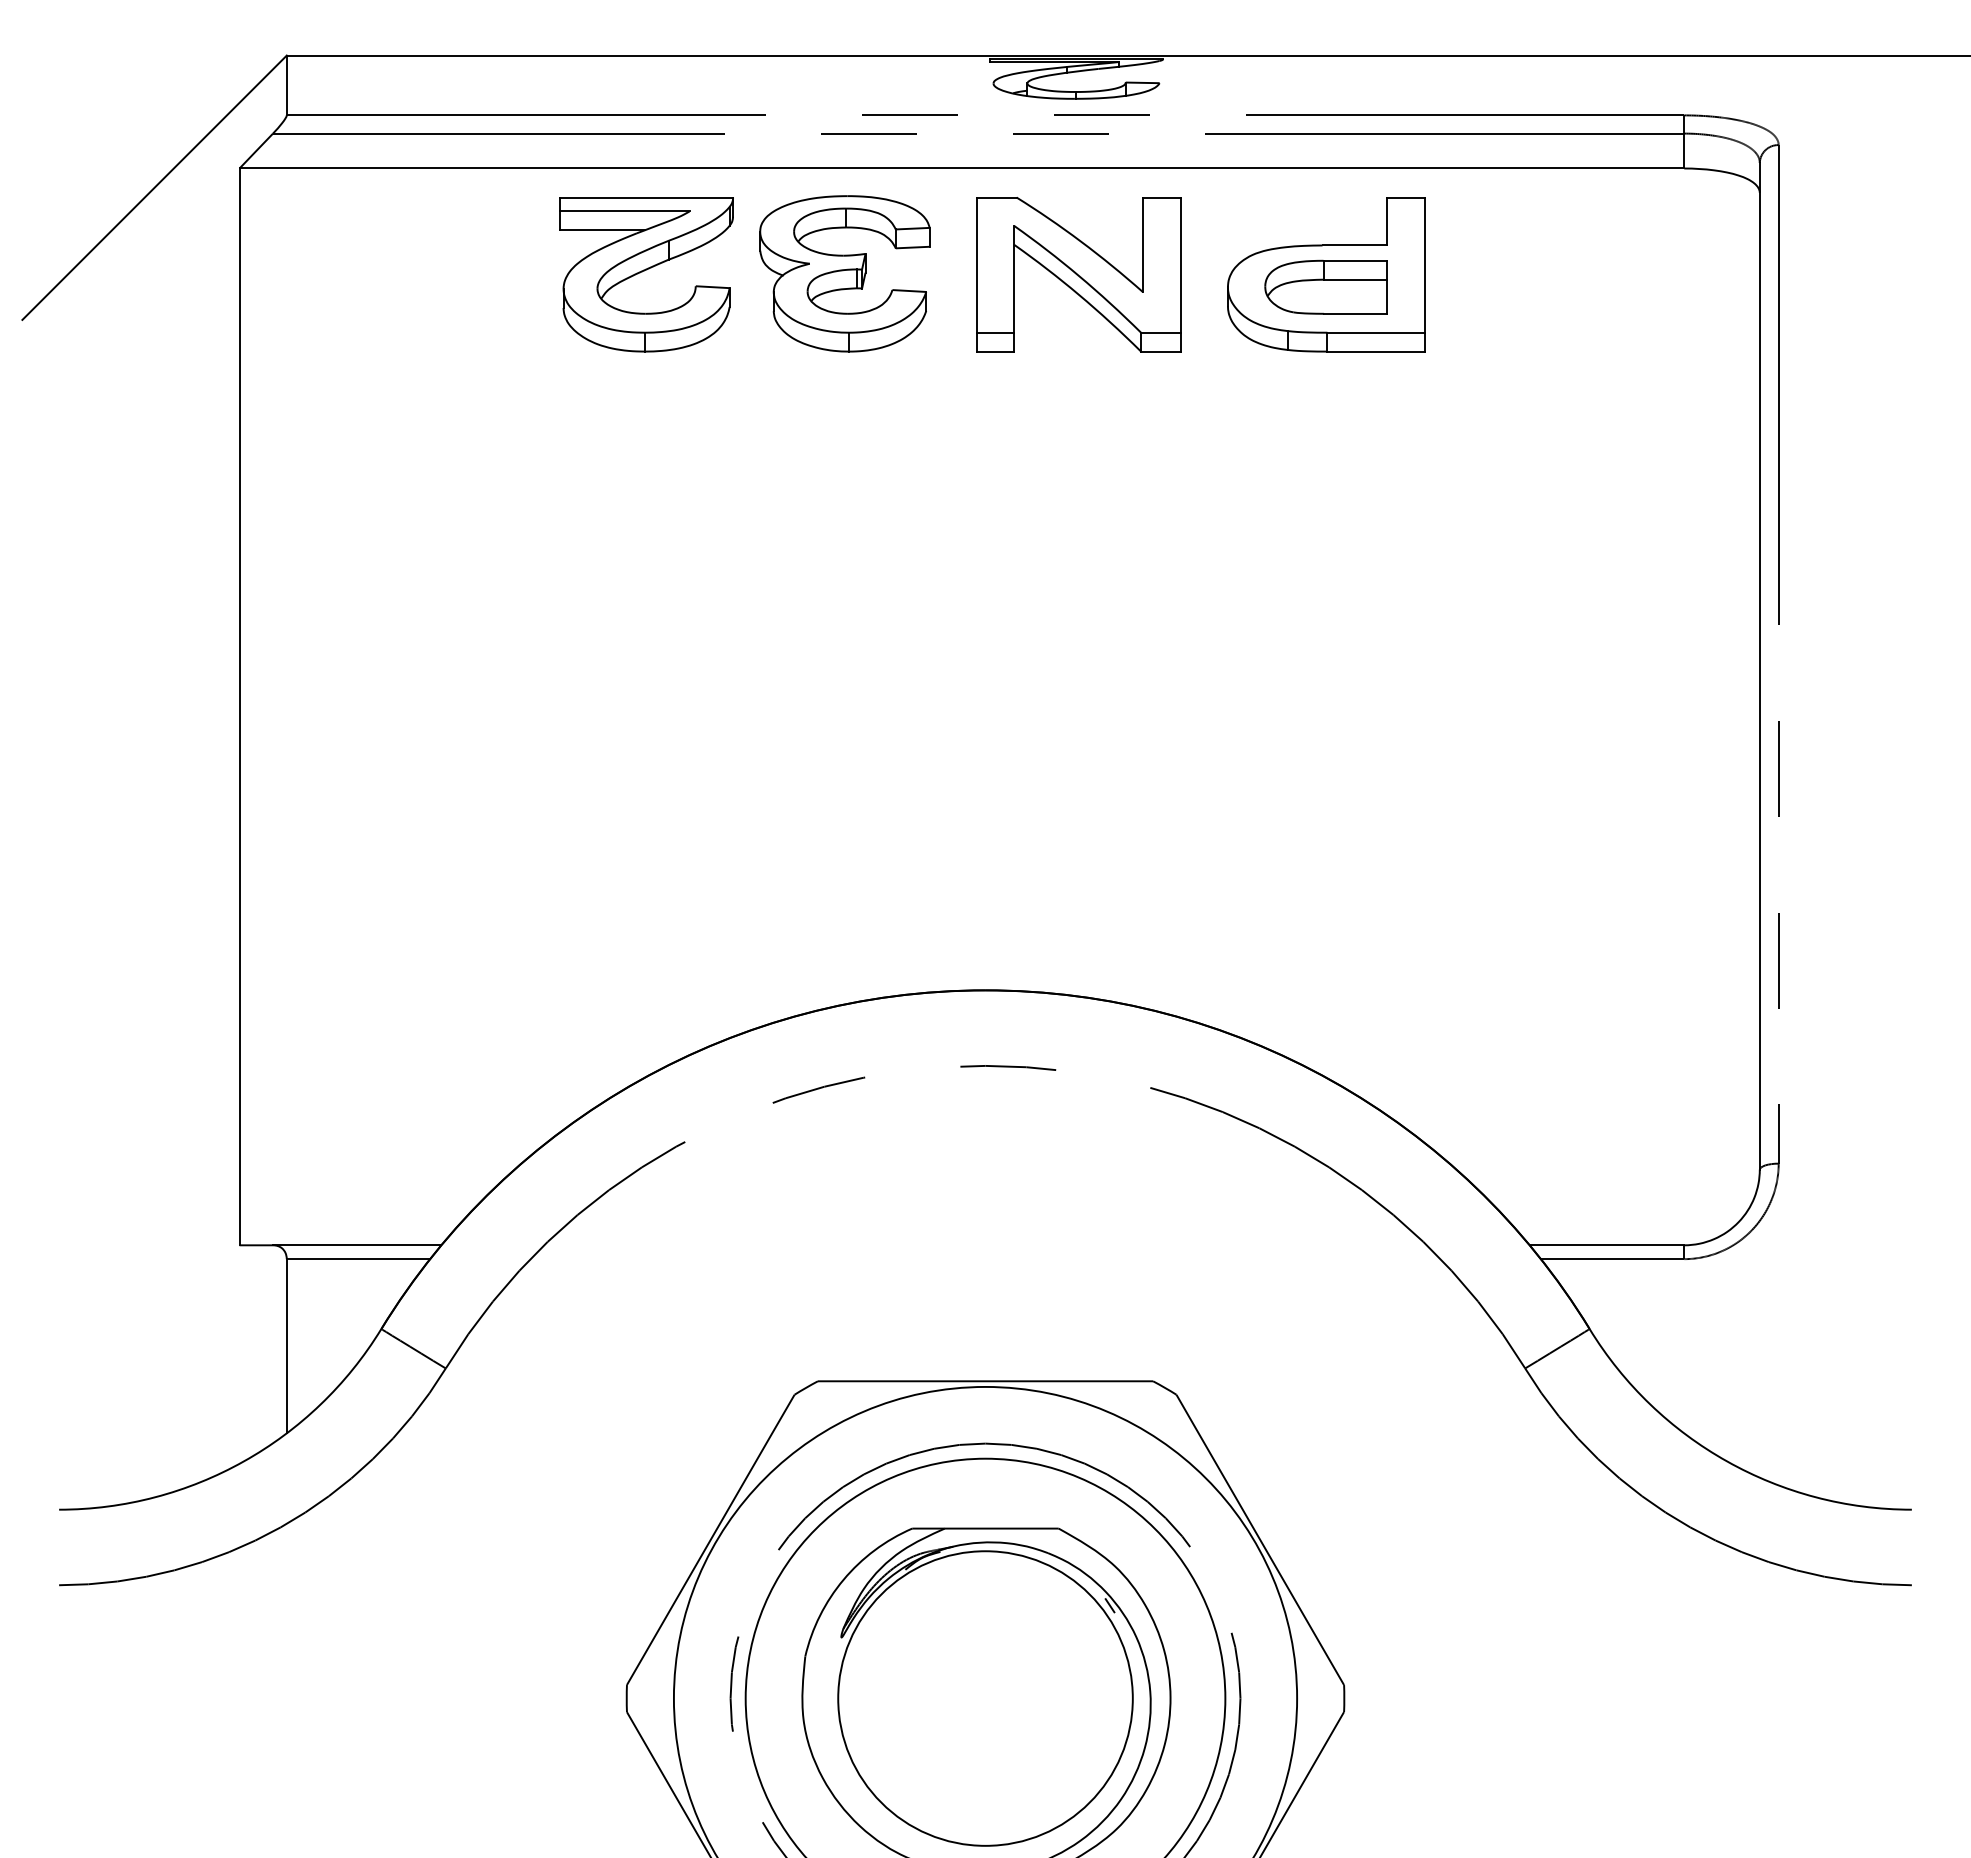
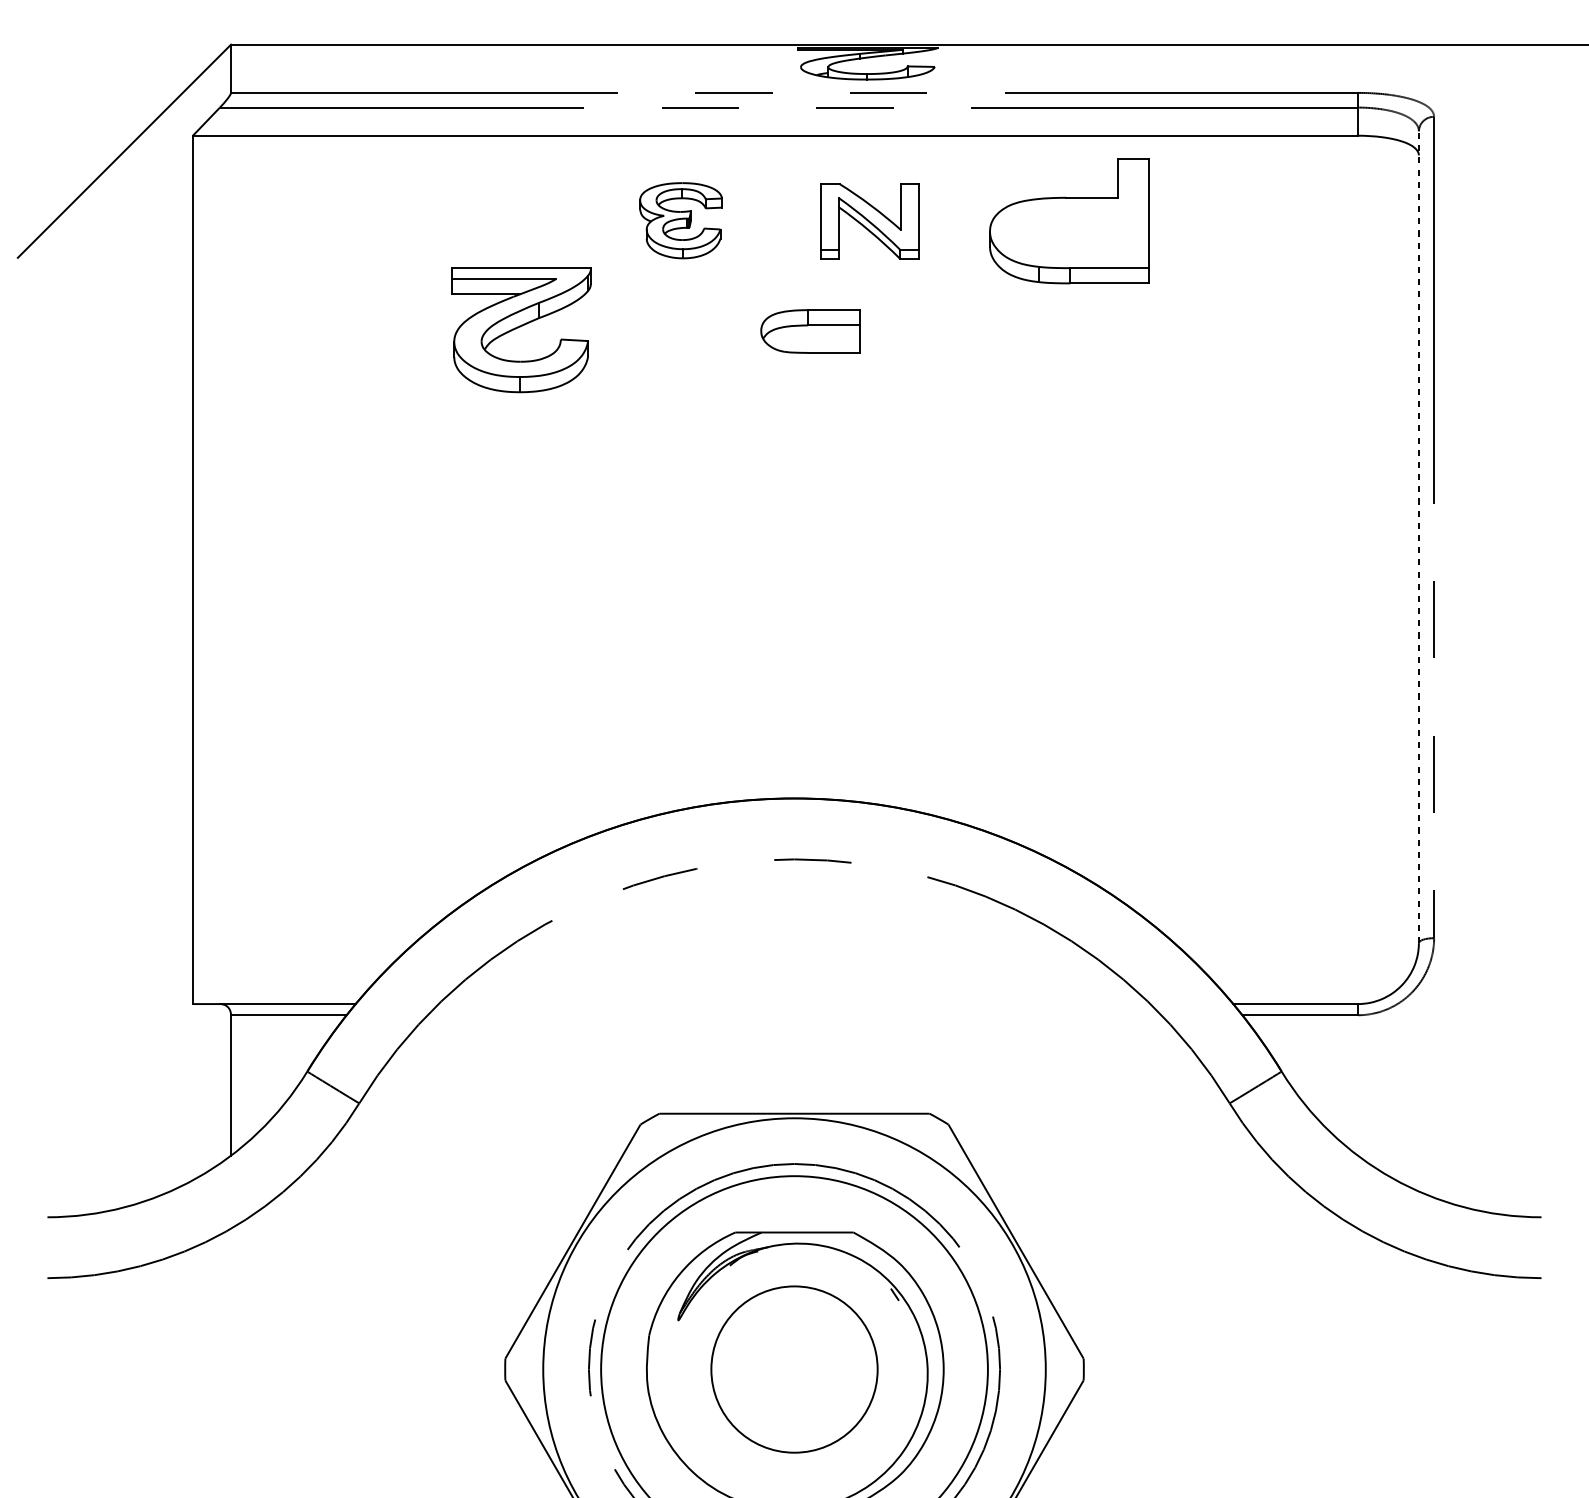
part: (844, 273) -> (680, 220), size x0.6
part: (646, 274) -> (521, 330), moved
part: (1078, 274) -> (869, 221), size x0.6
part: (1325, 286) -> (809, 330), moved
line: (1759, 665) -> (1418, 536), solid -> dashed
circle: (985, 1698) -> (794, 1369), size x0.7

